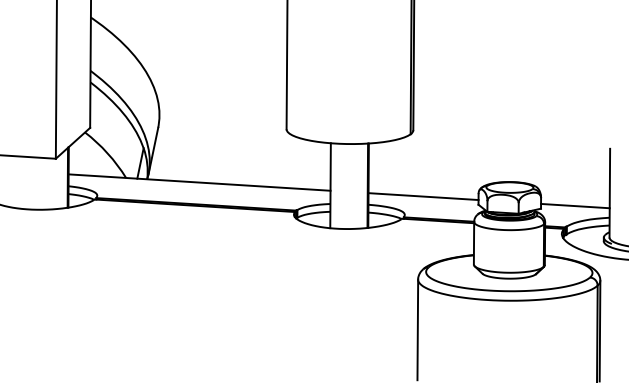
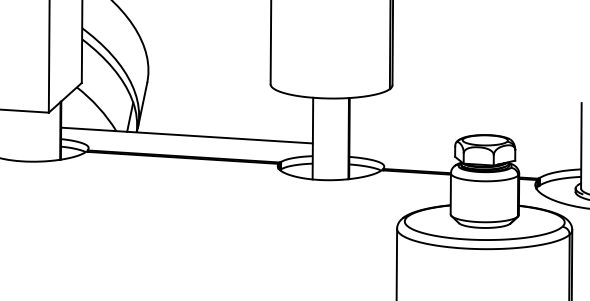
line: (423, 196) -> (402, 148), removed
line: (575, 205) -> (548, 157), removed

